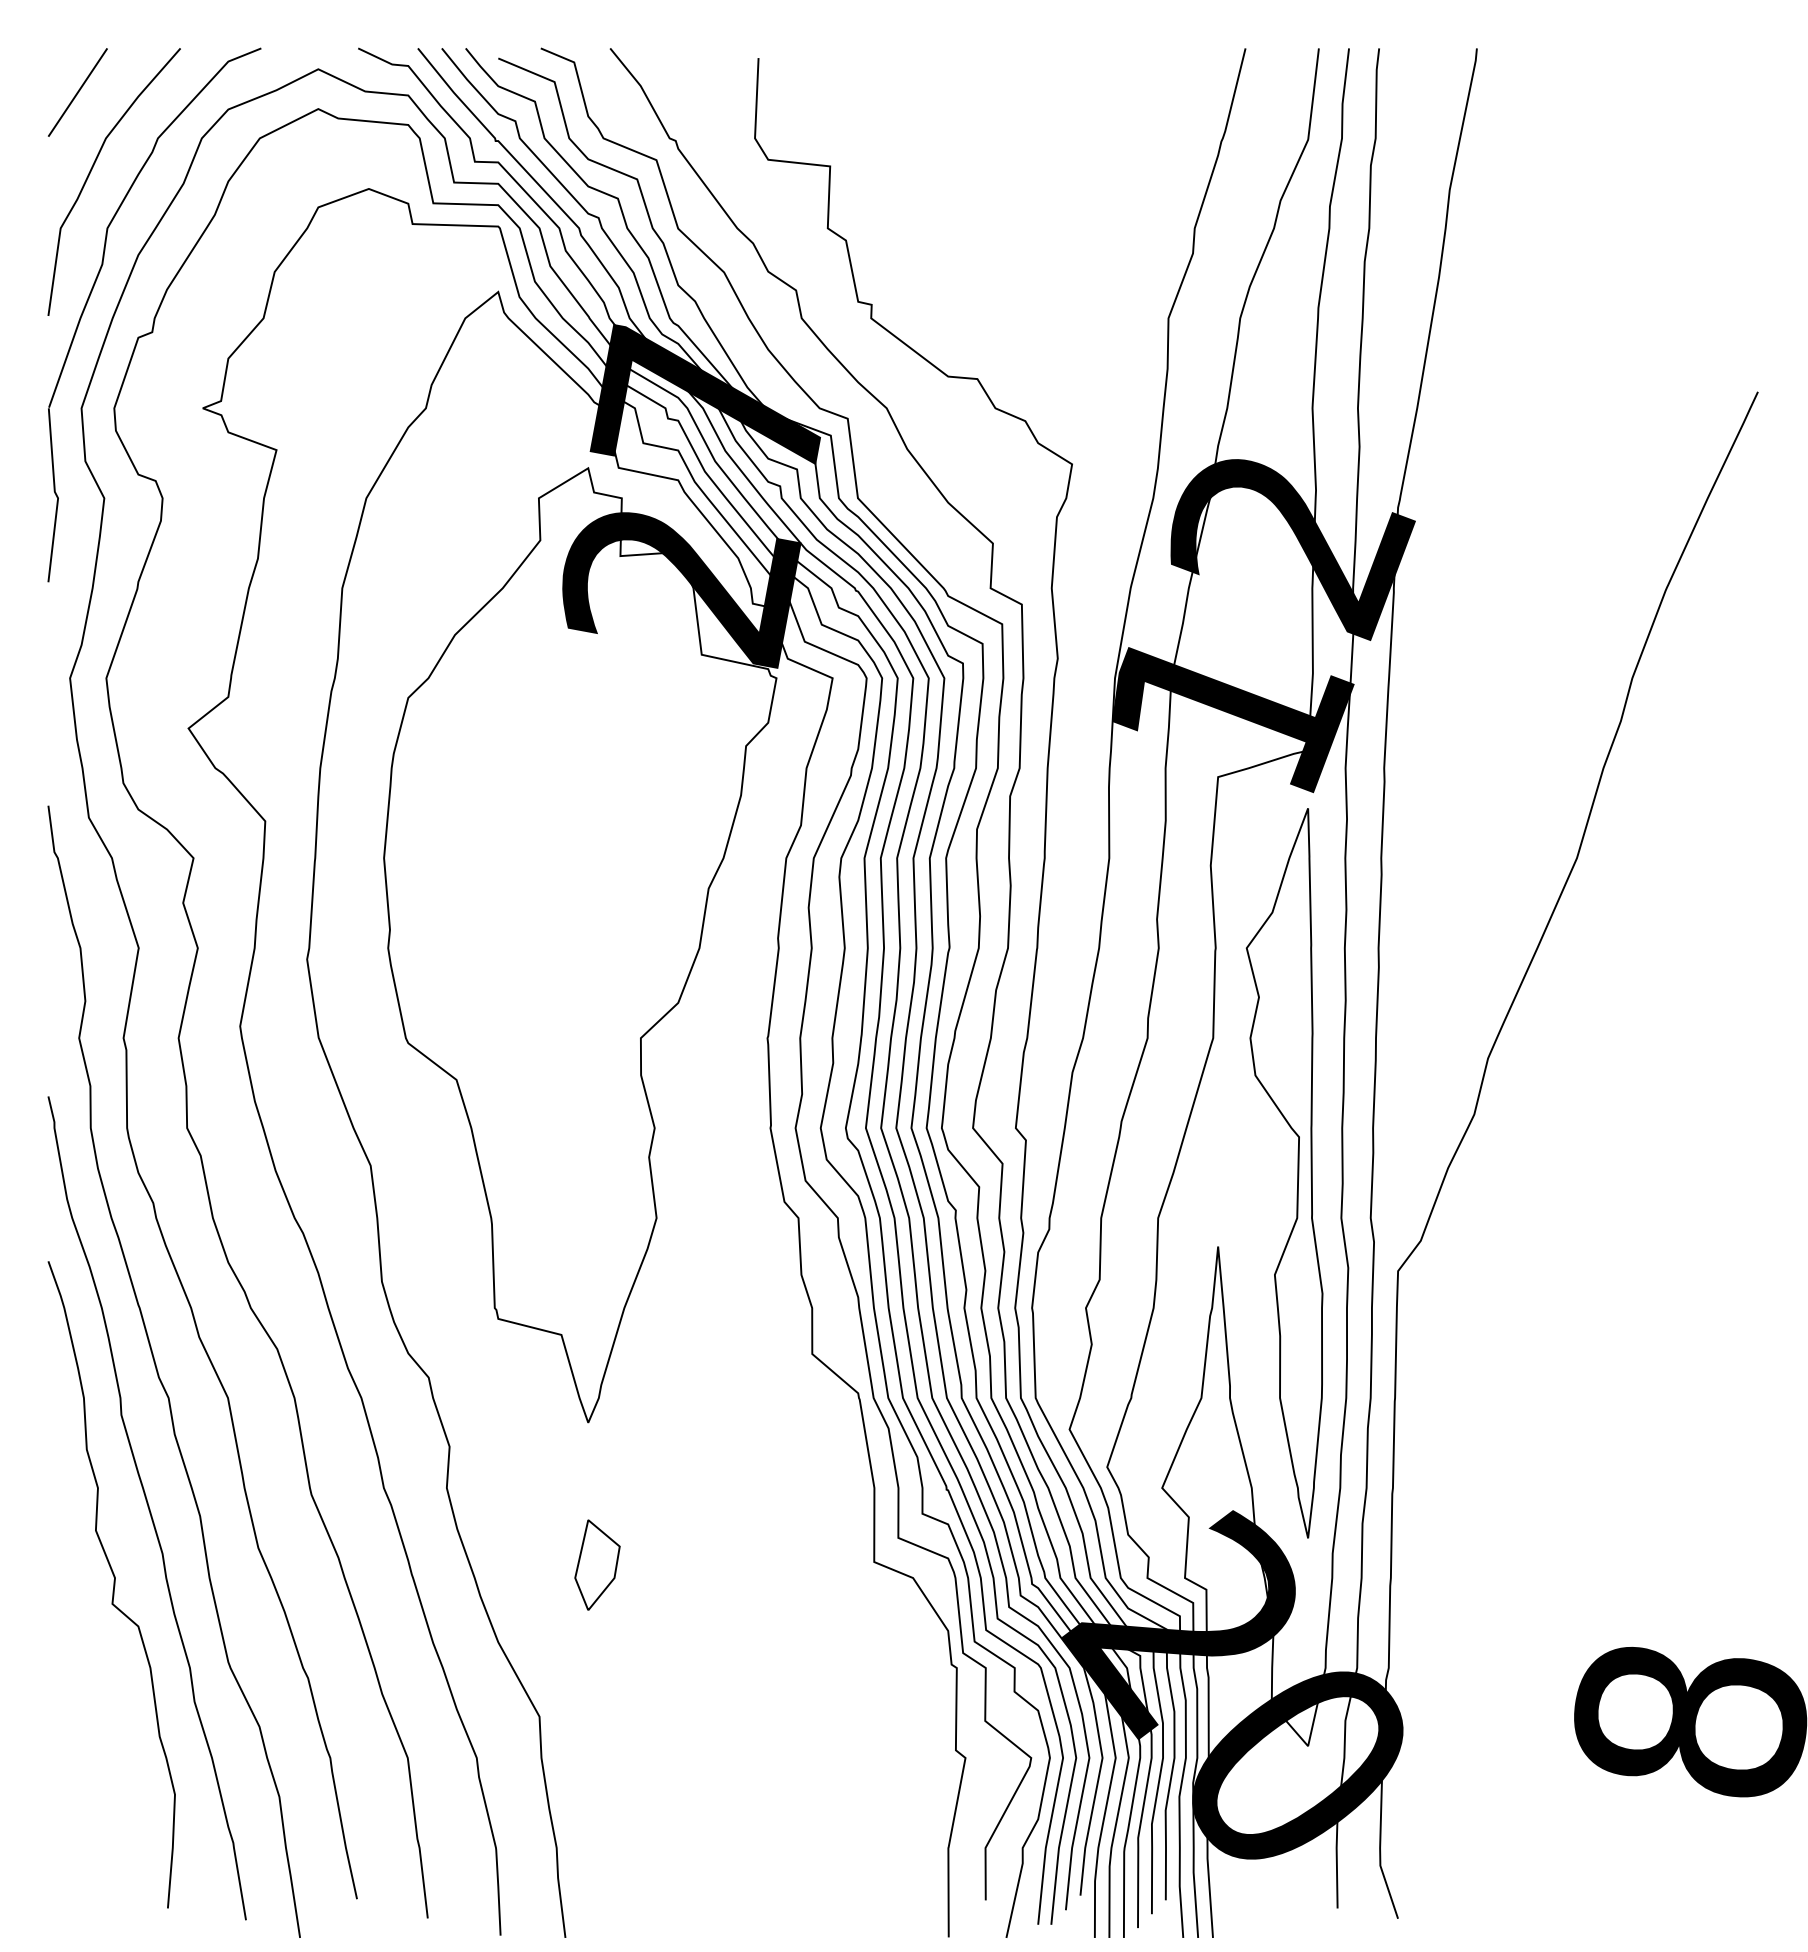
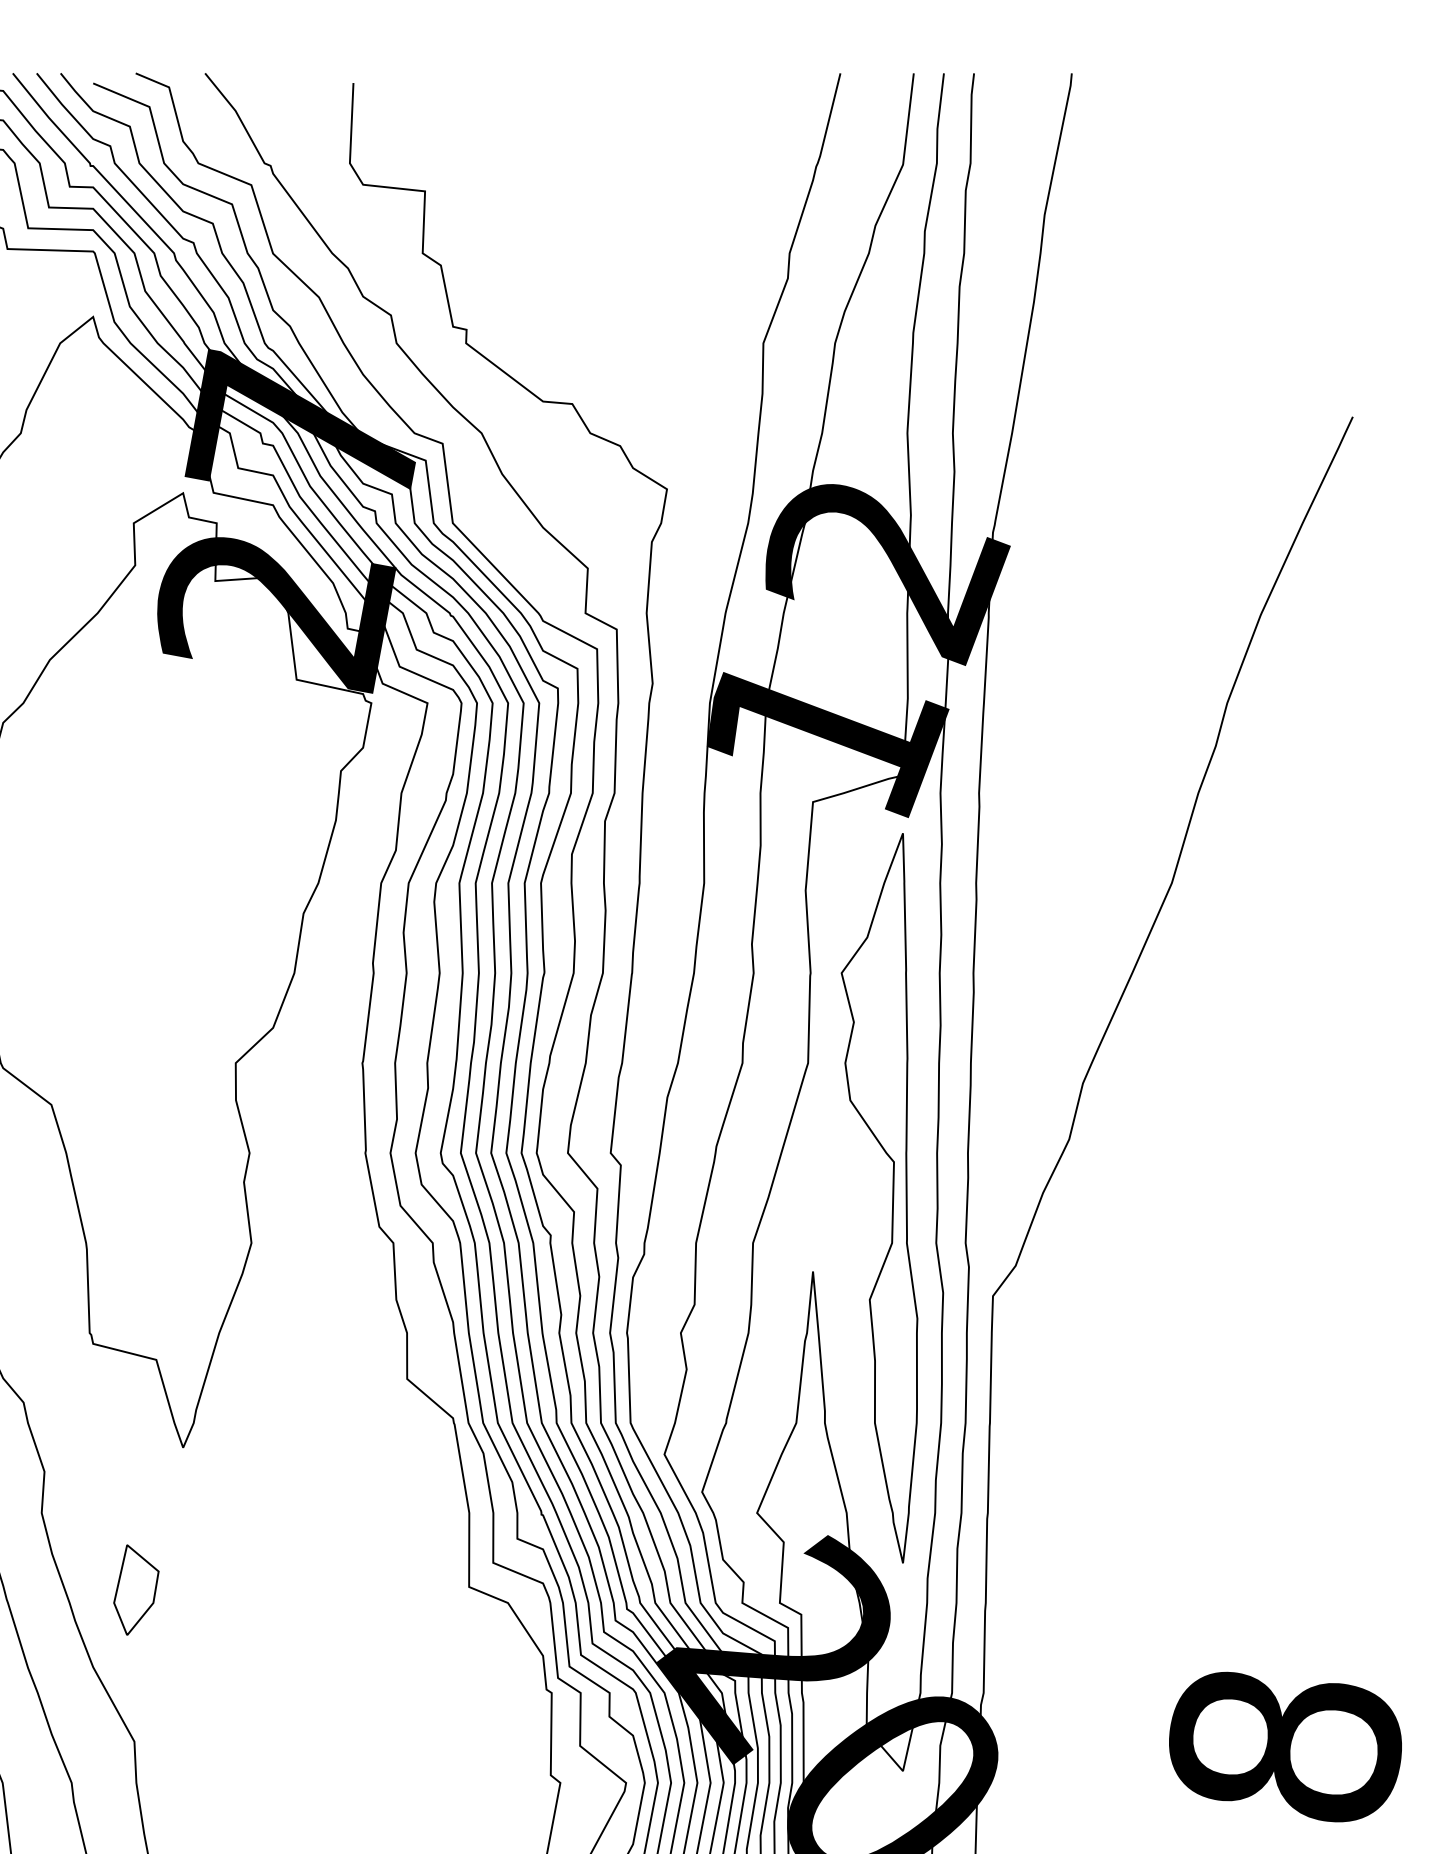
part: (597, 1564) -> (136, 1589), moved

